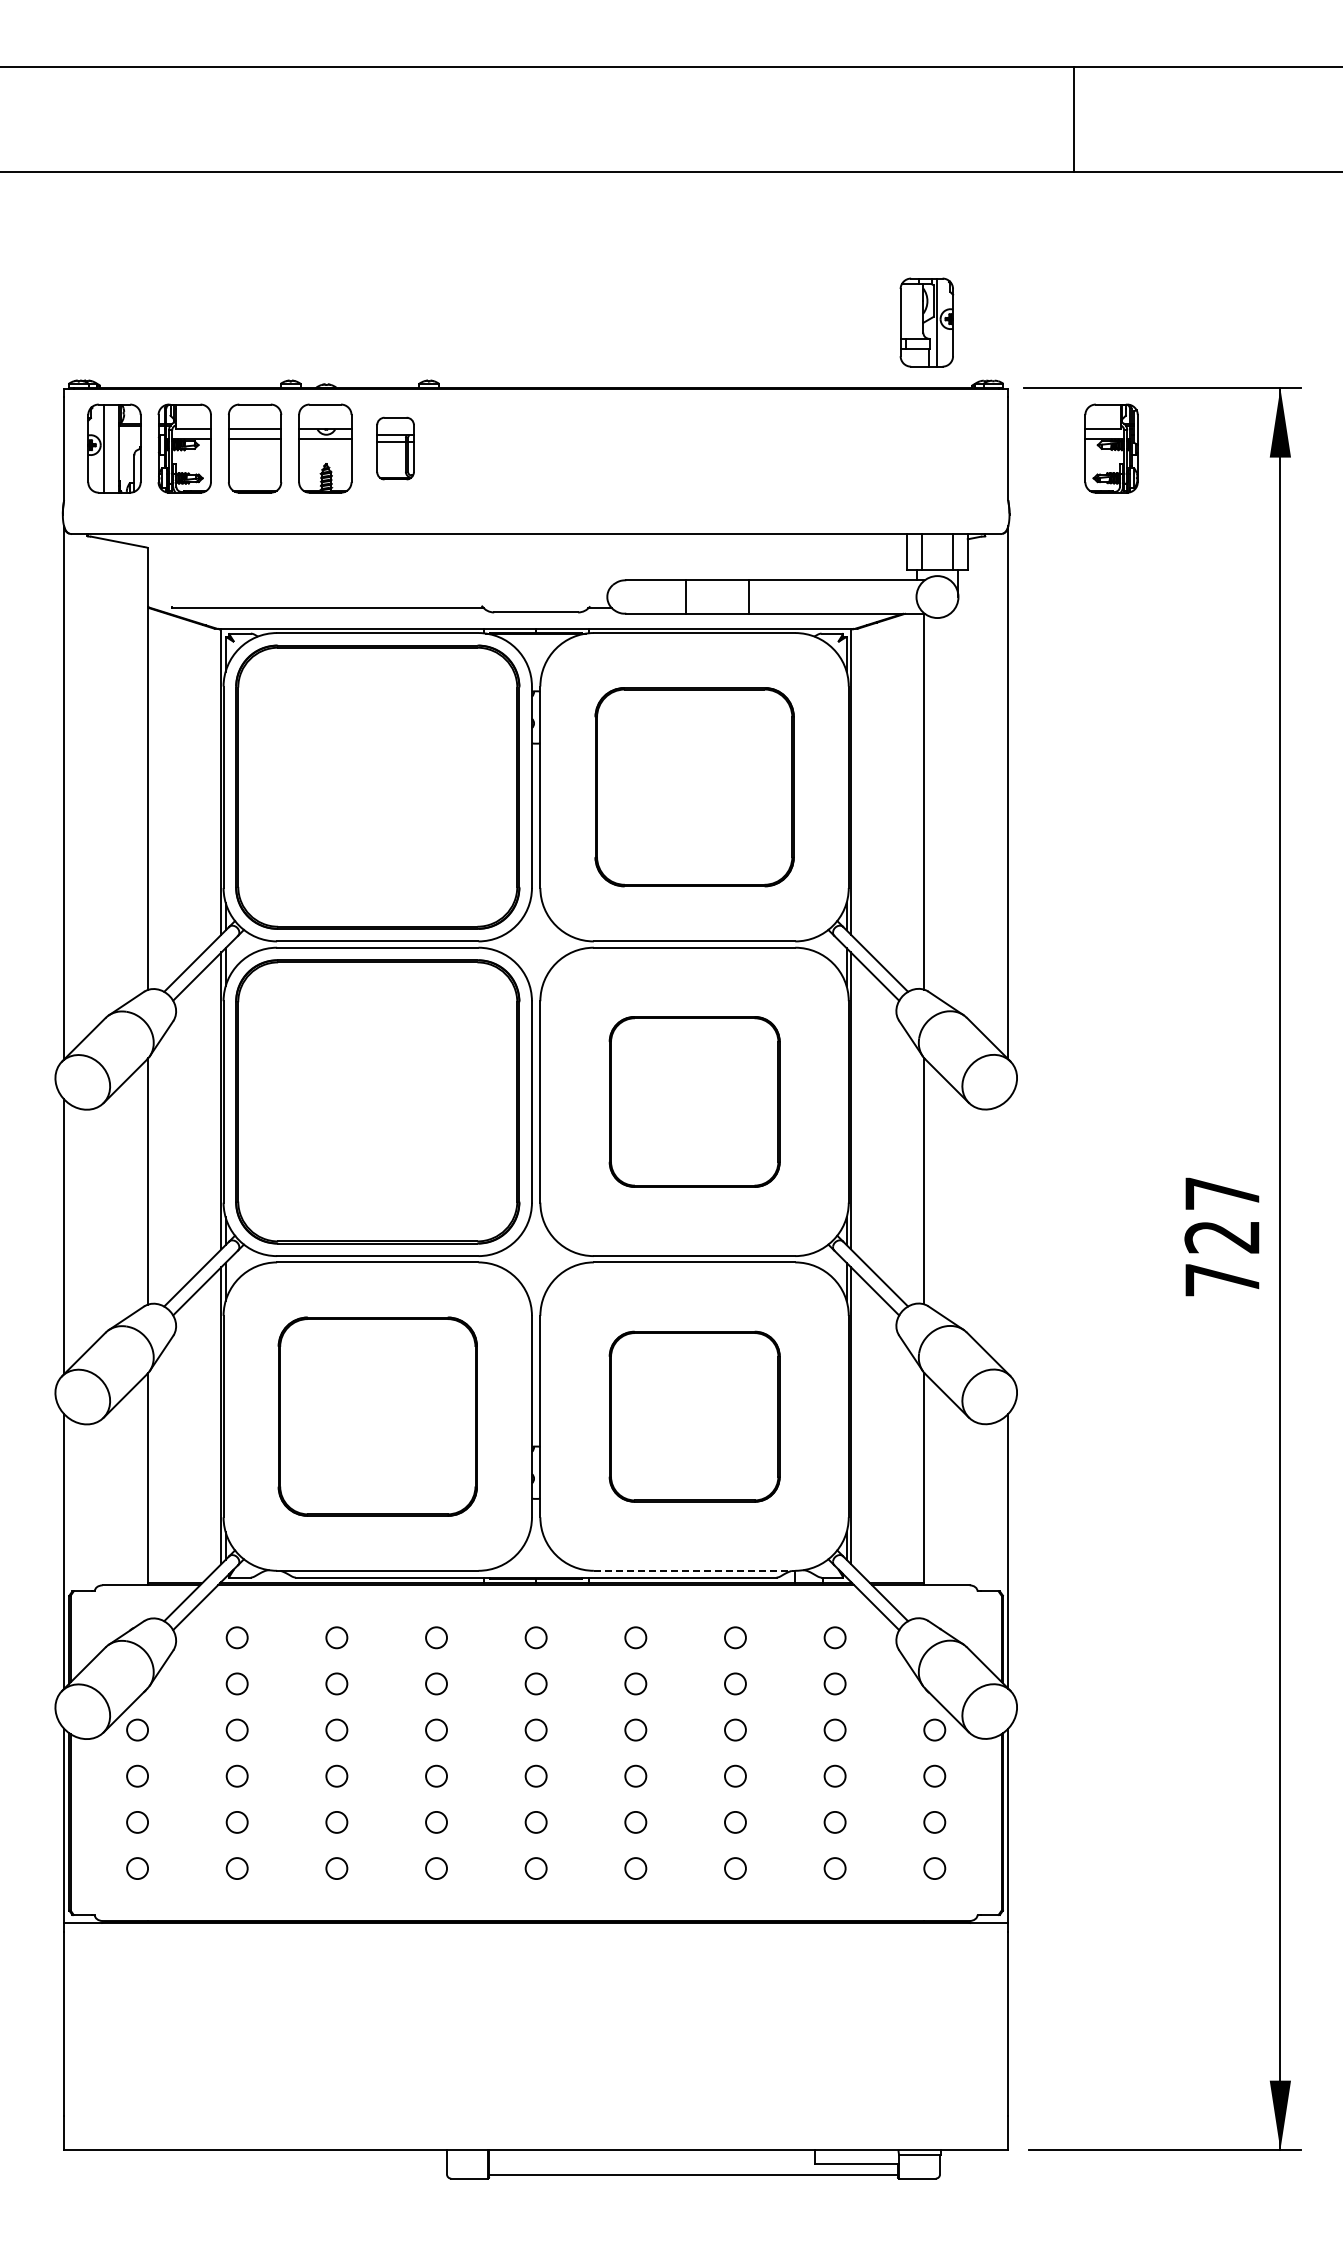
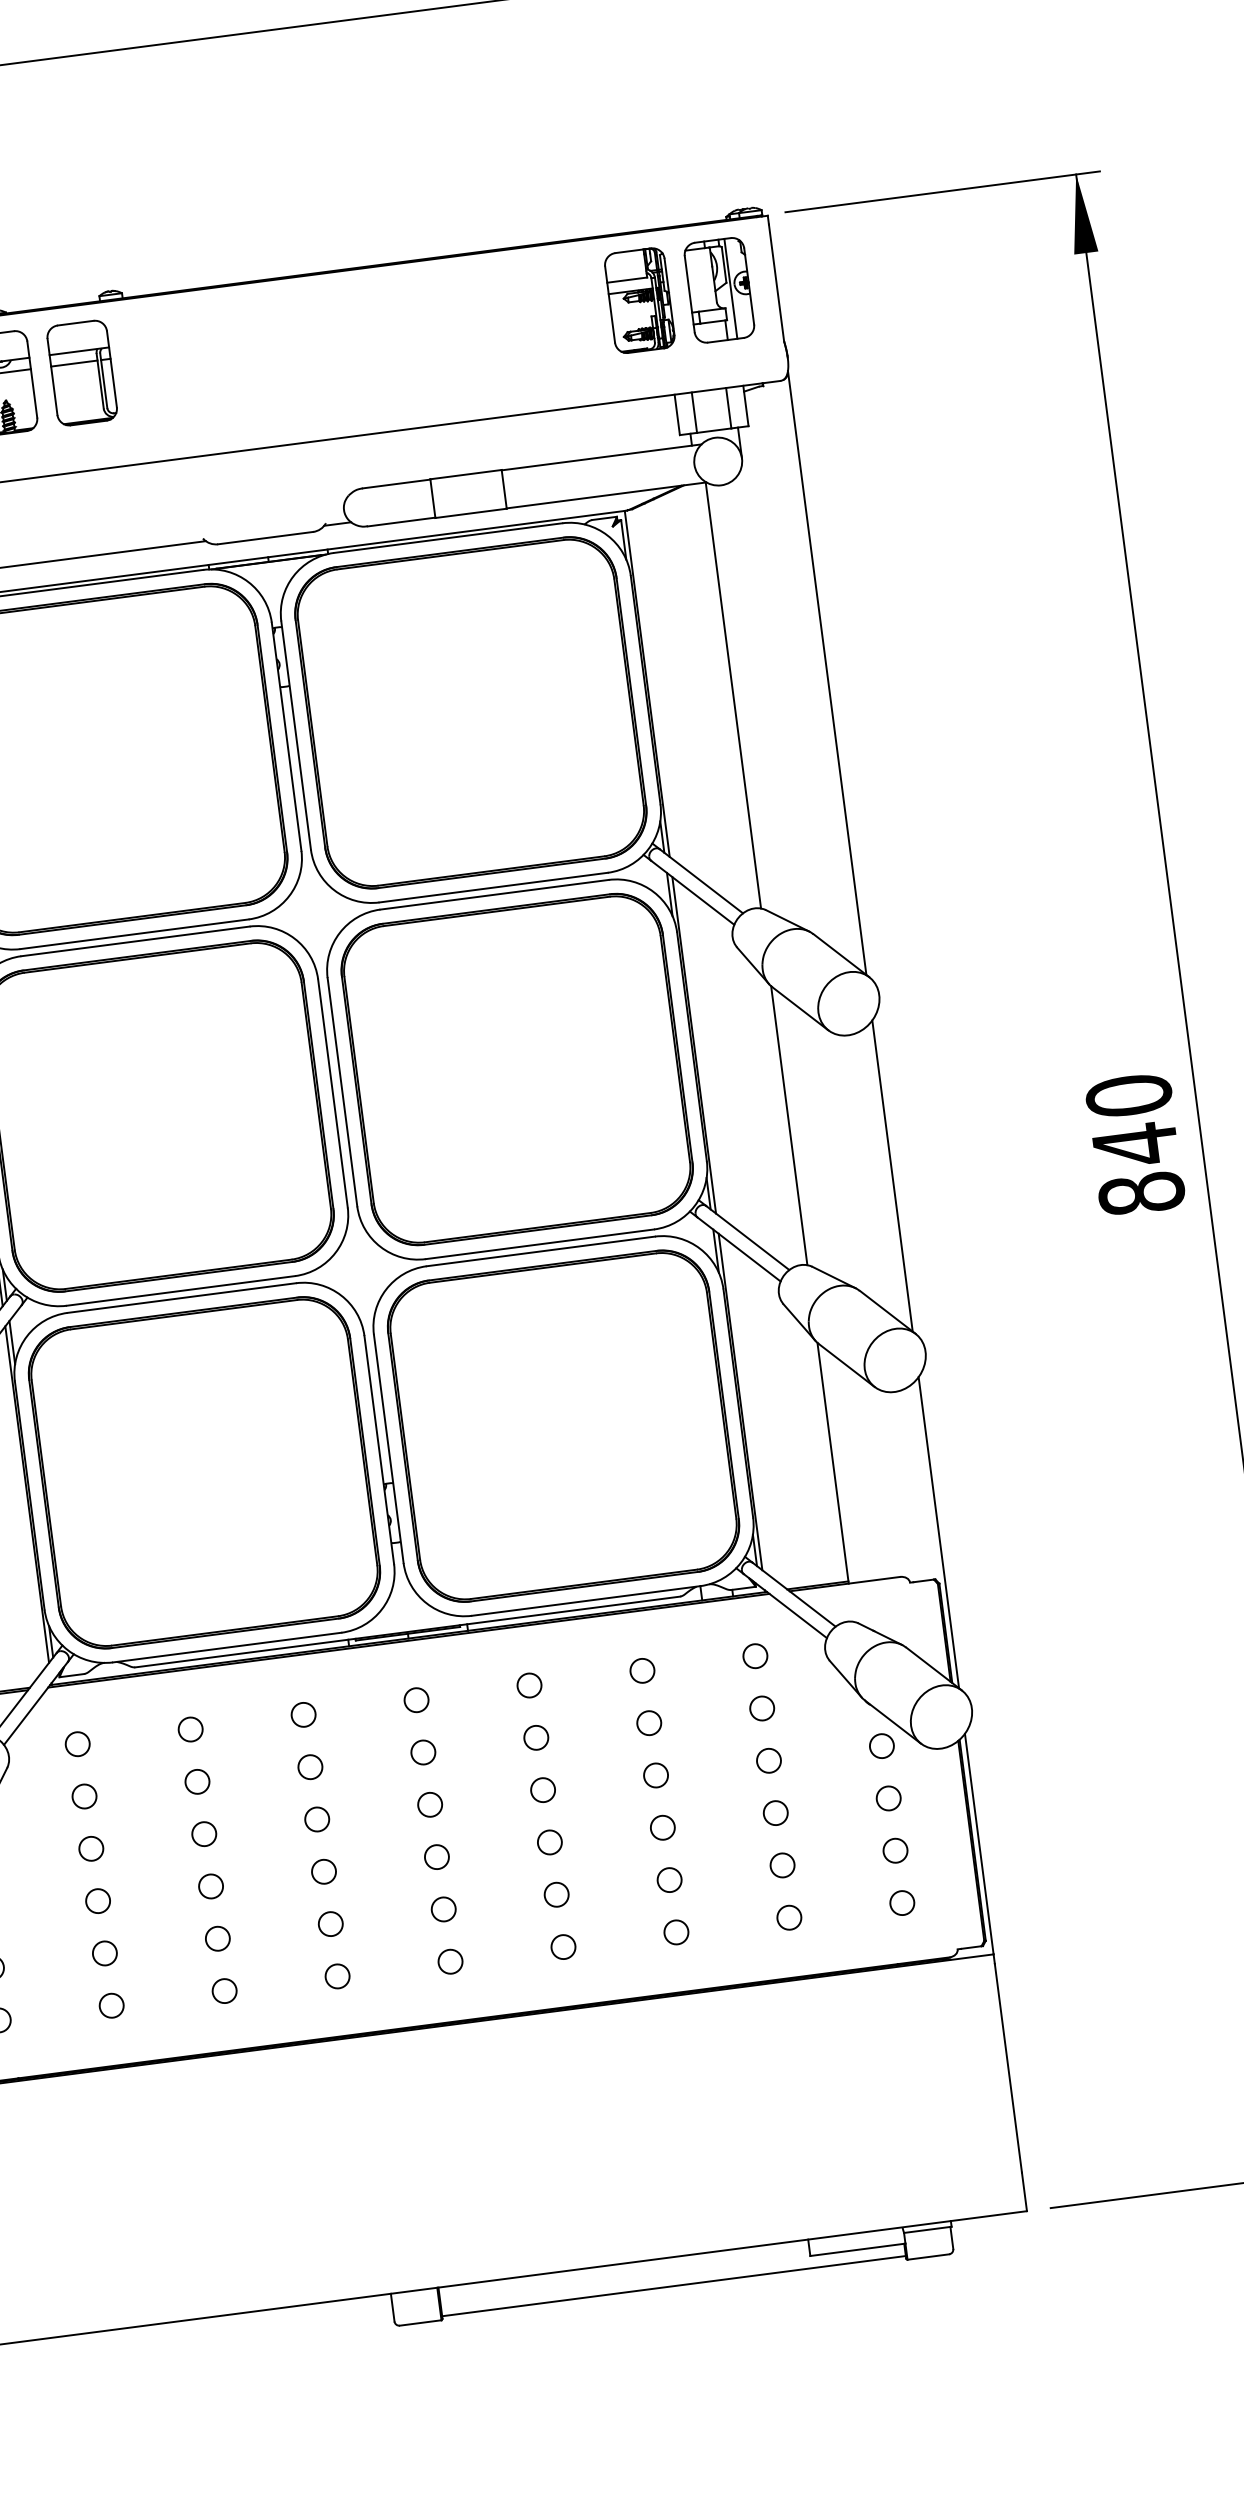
part: (926, 322) -> (719, 290), moved
part: (395, 448) -> (82, 372), size x1.43
part: (1111, 448) -> (639, 300), moved
part: (694, 786) -> (470, 712), size x1.43
part: (694, 1101) -> (517, 1069), size x1.67
line: (1008, 1236) -> (892, 1175), added
text: (1222, 1236) -> (1135, 1144), 727 -> 840
part: (377, 1416) -> (204, 1472), size x1.43
part: (694, 1416) -> (563, 1426), size x1.67
line: (694, 1570) -> (586, 1600), dashed -> solid

